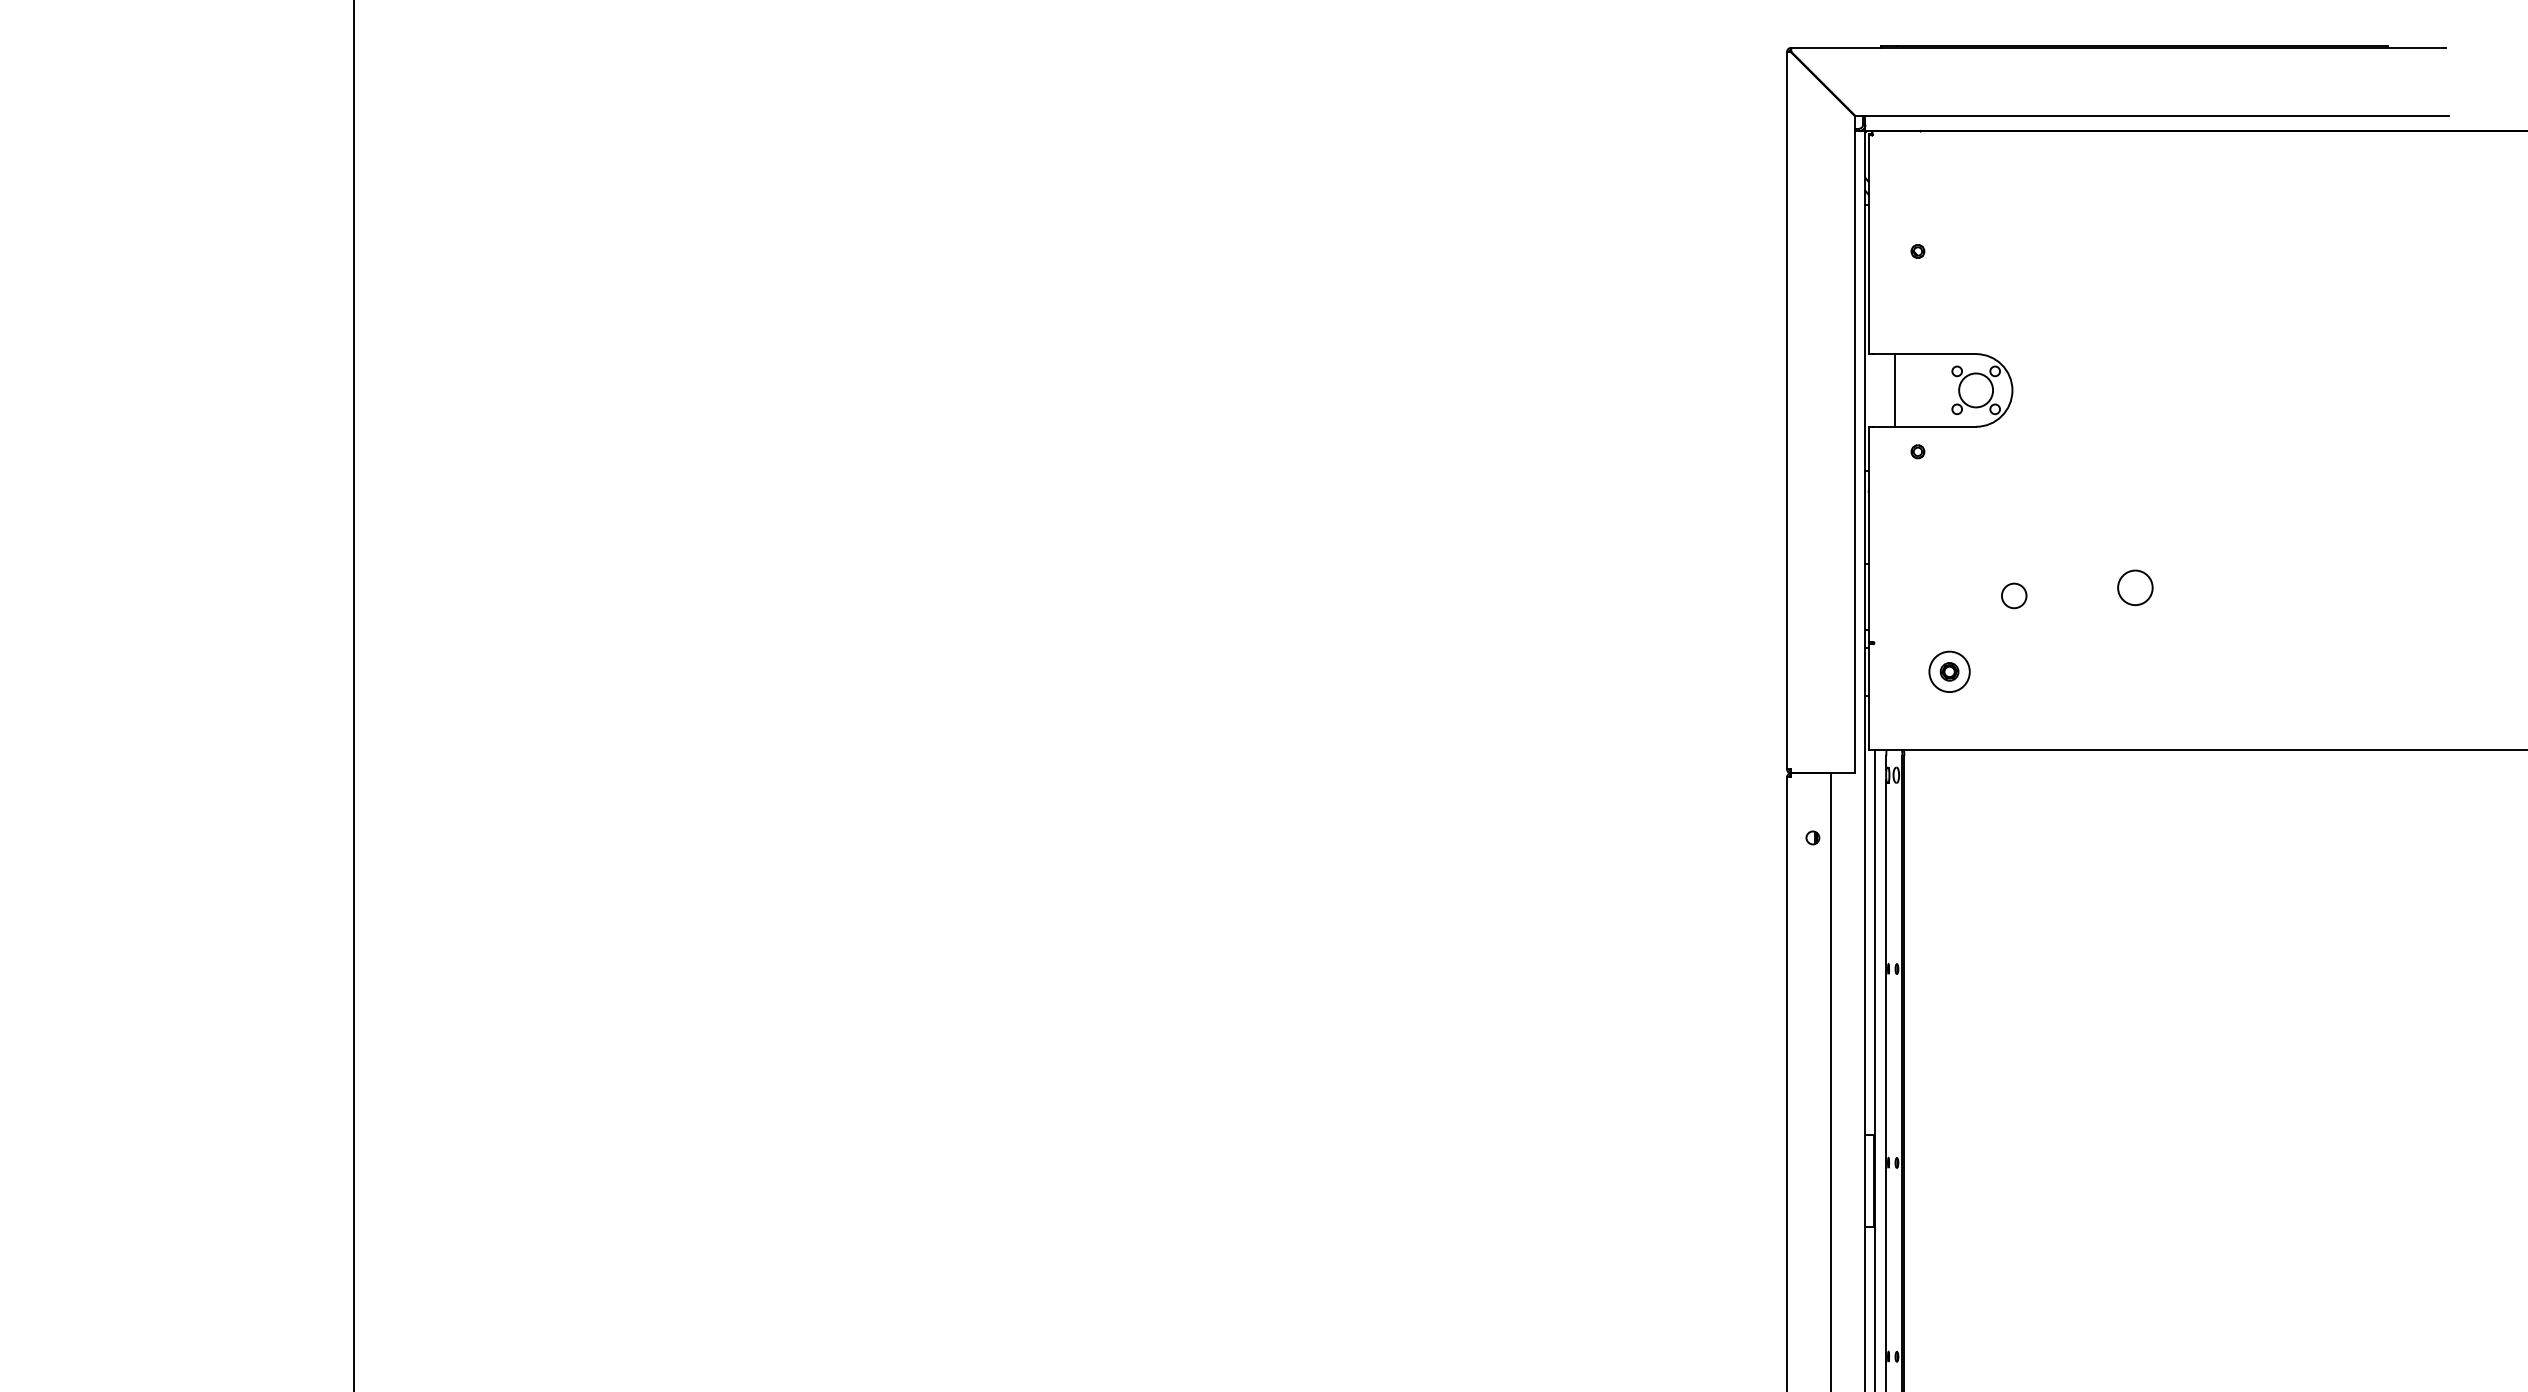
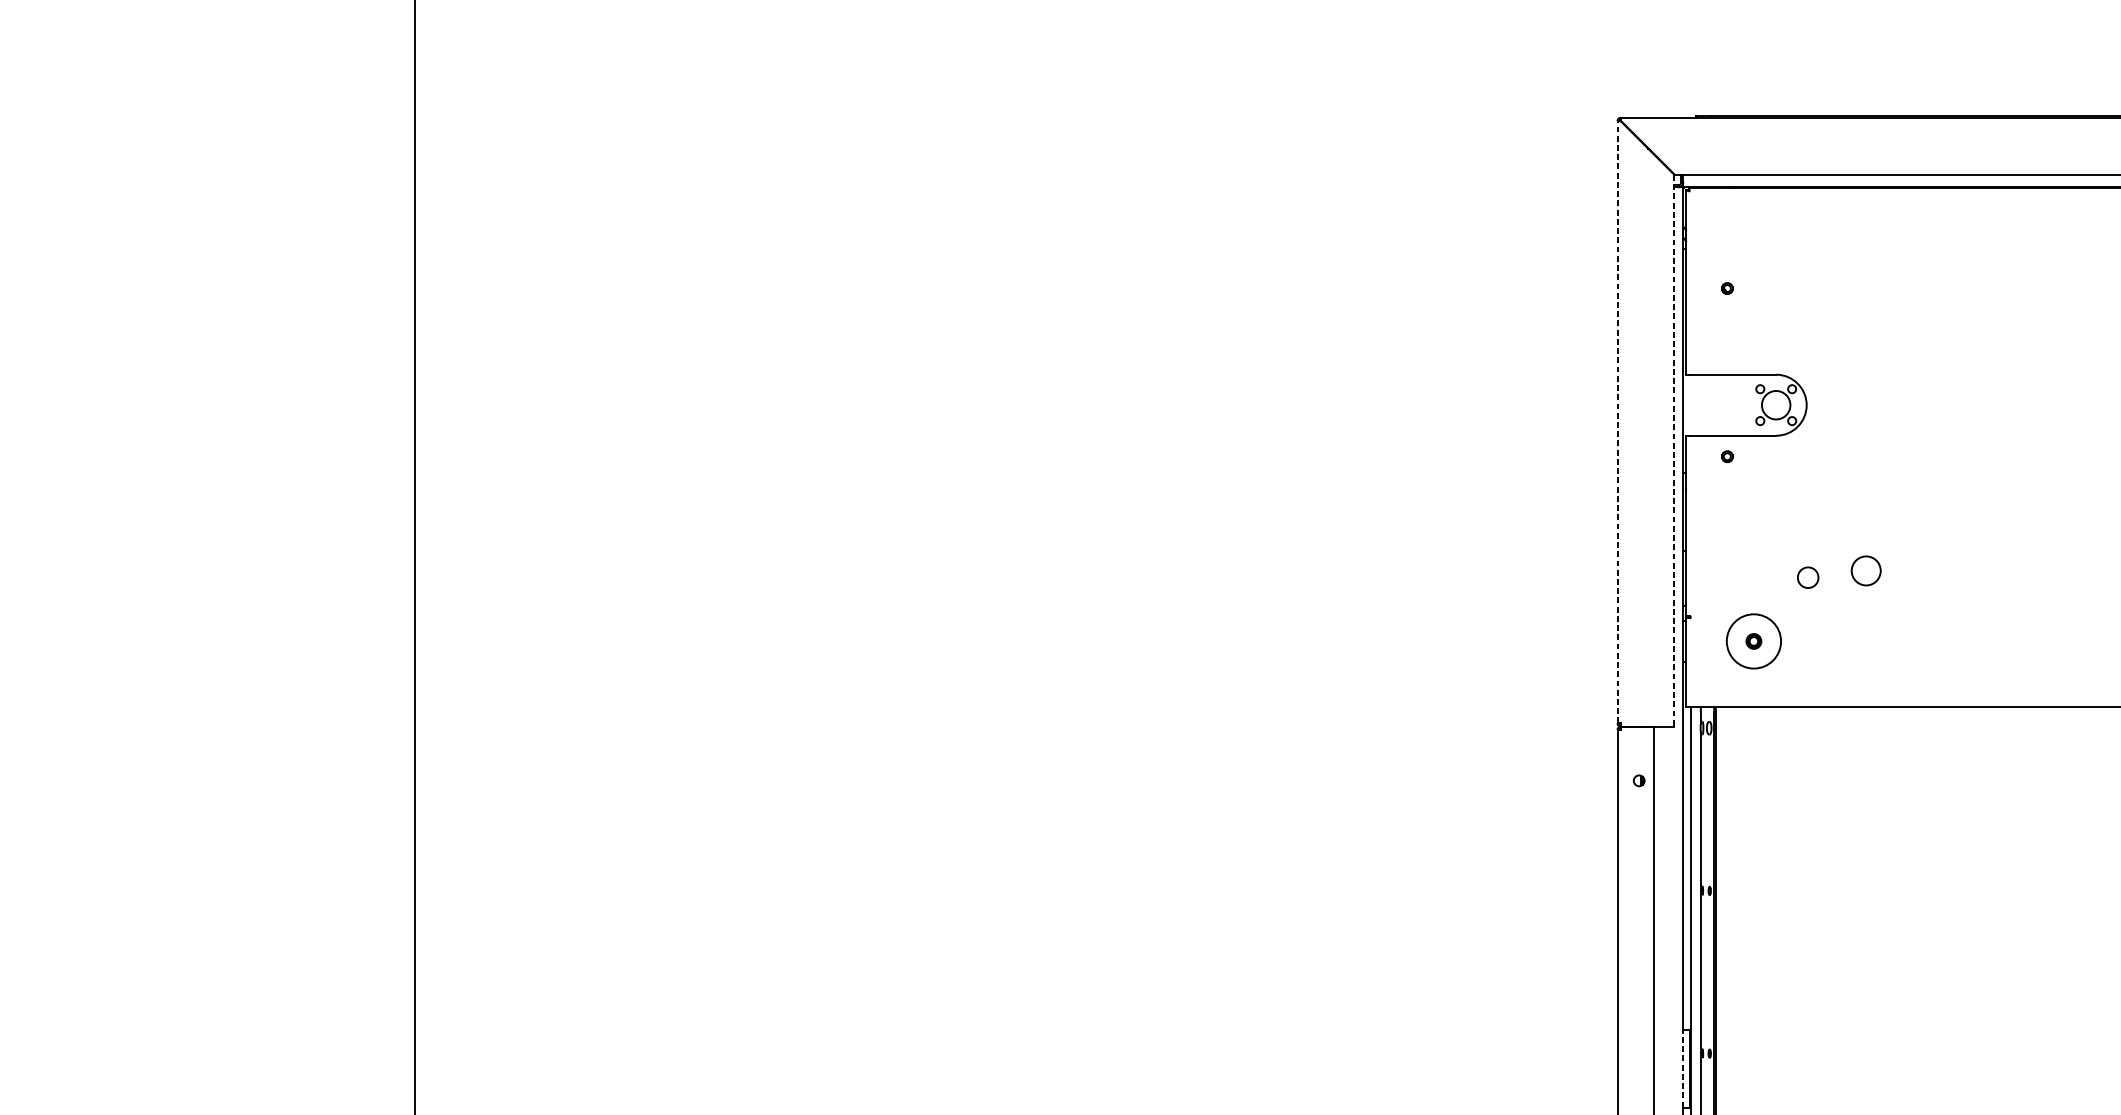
line: (1895, 390) -> (1708, 405), removed
line: (1787, 410) -> (1617, 422), solid -> dashed
line: (1854, 444) -> (1674, 450), solid -> dashed
circle: (2135, 587) -> (1866, 570), moved
circle: (1949, 671) -> (1753, 641), size x1.6
line: (1865, 1180) -> (1683, 1068), solid -> dashed

